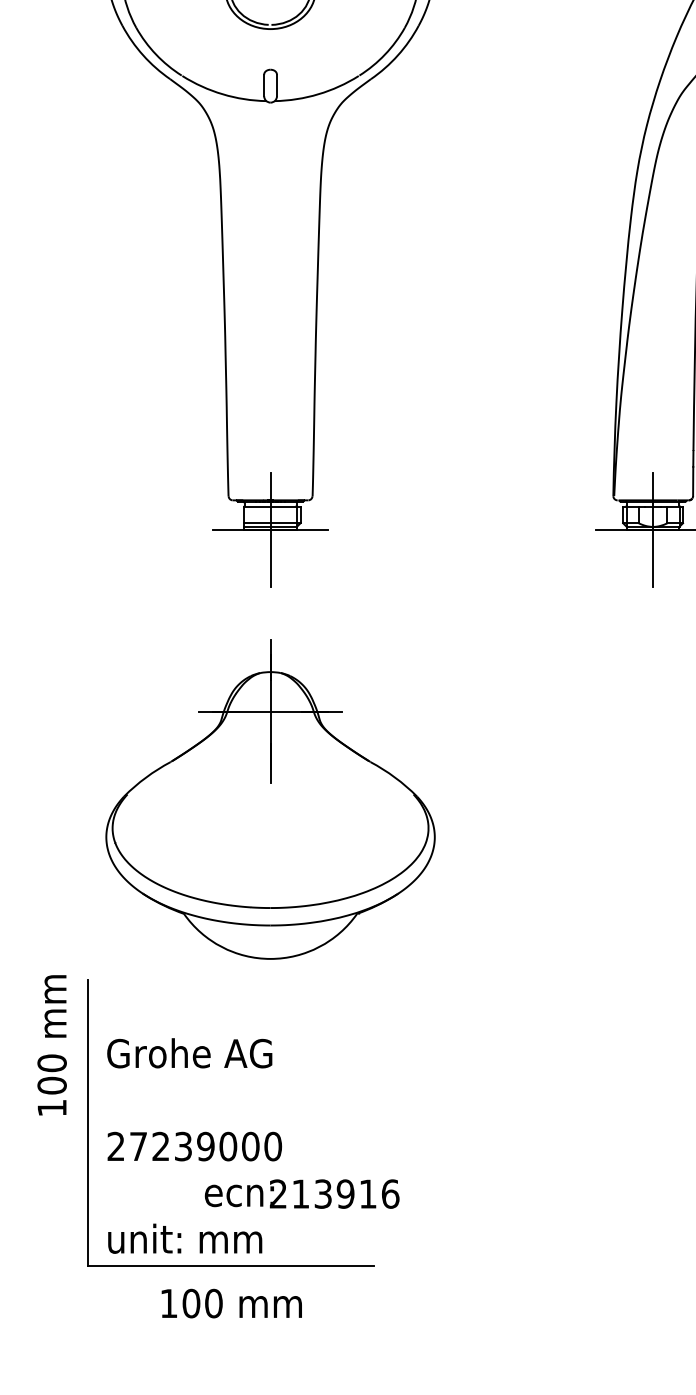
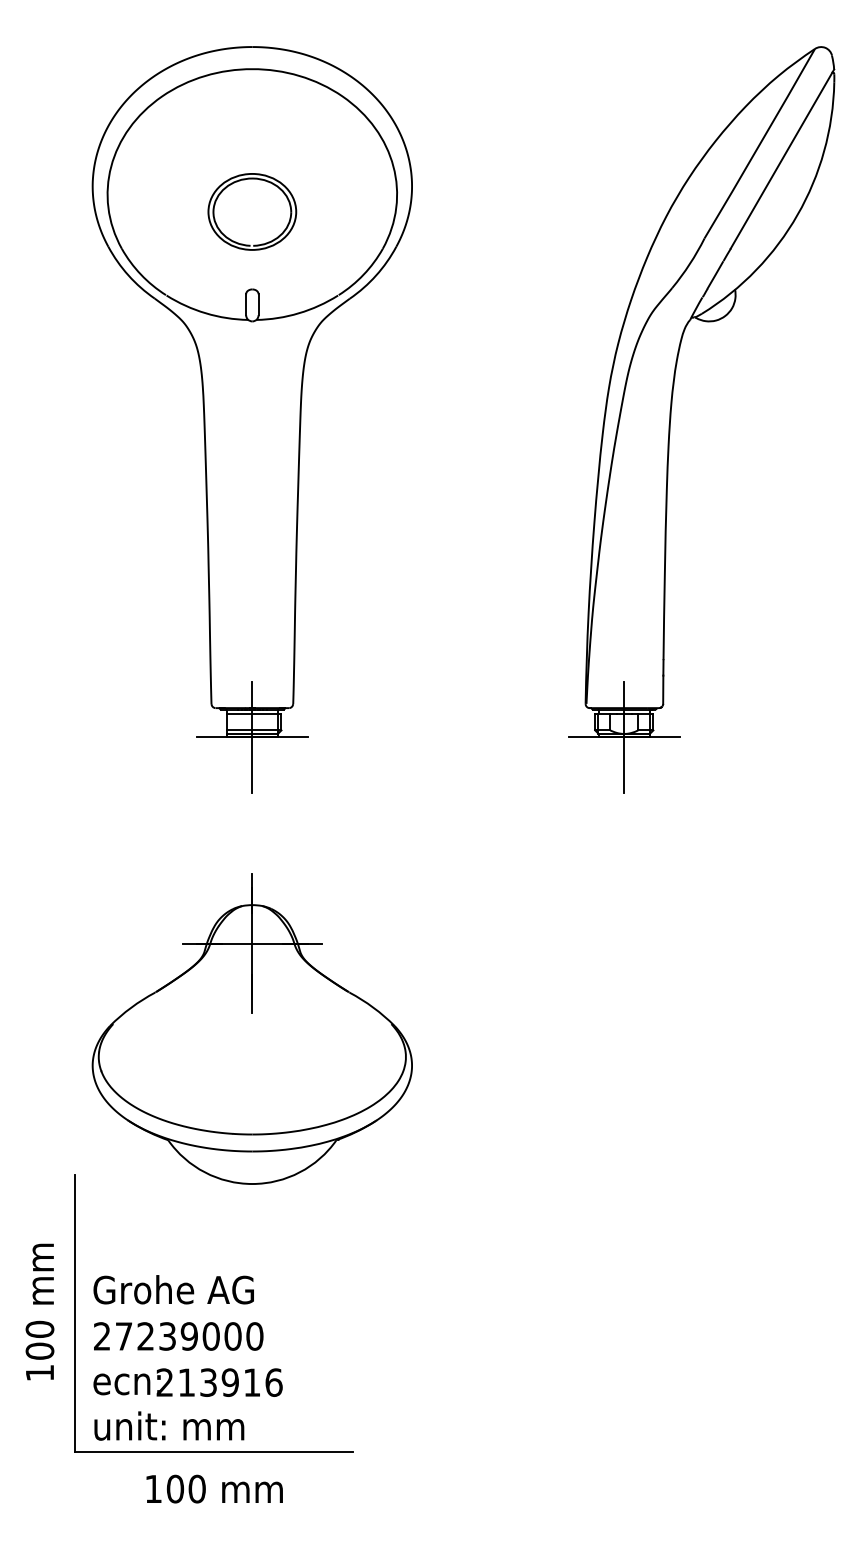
part: (269, 799) -> (251, 1028), moved
text: (51, 1044) -> (39, 1311), moved
text: (189, 1053) -> (173, 1289), moved
text: (301, 1193) -> (187, 1382), moved

